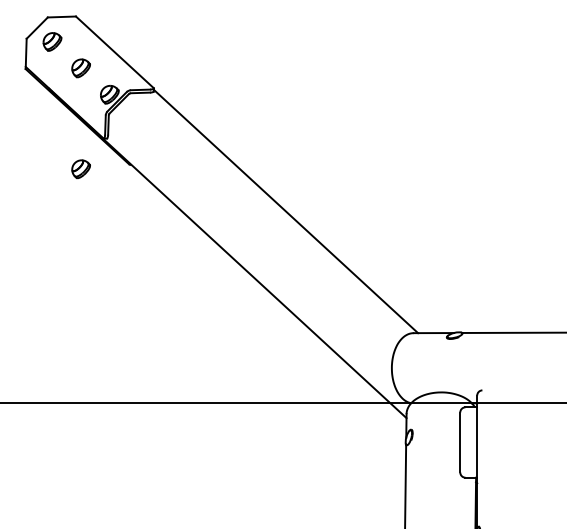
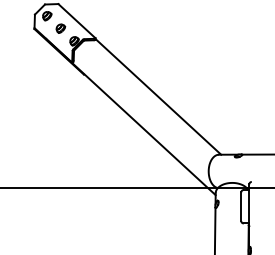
part: (80, 168) -> (60, 76), removed

